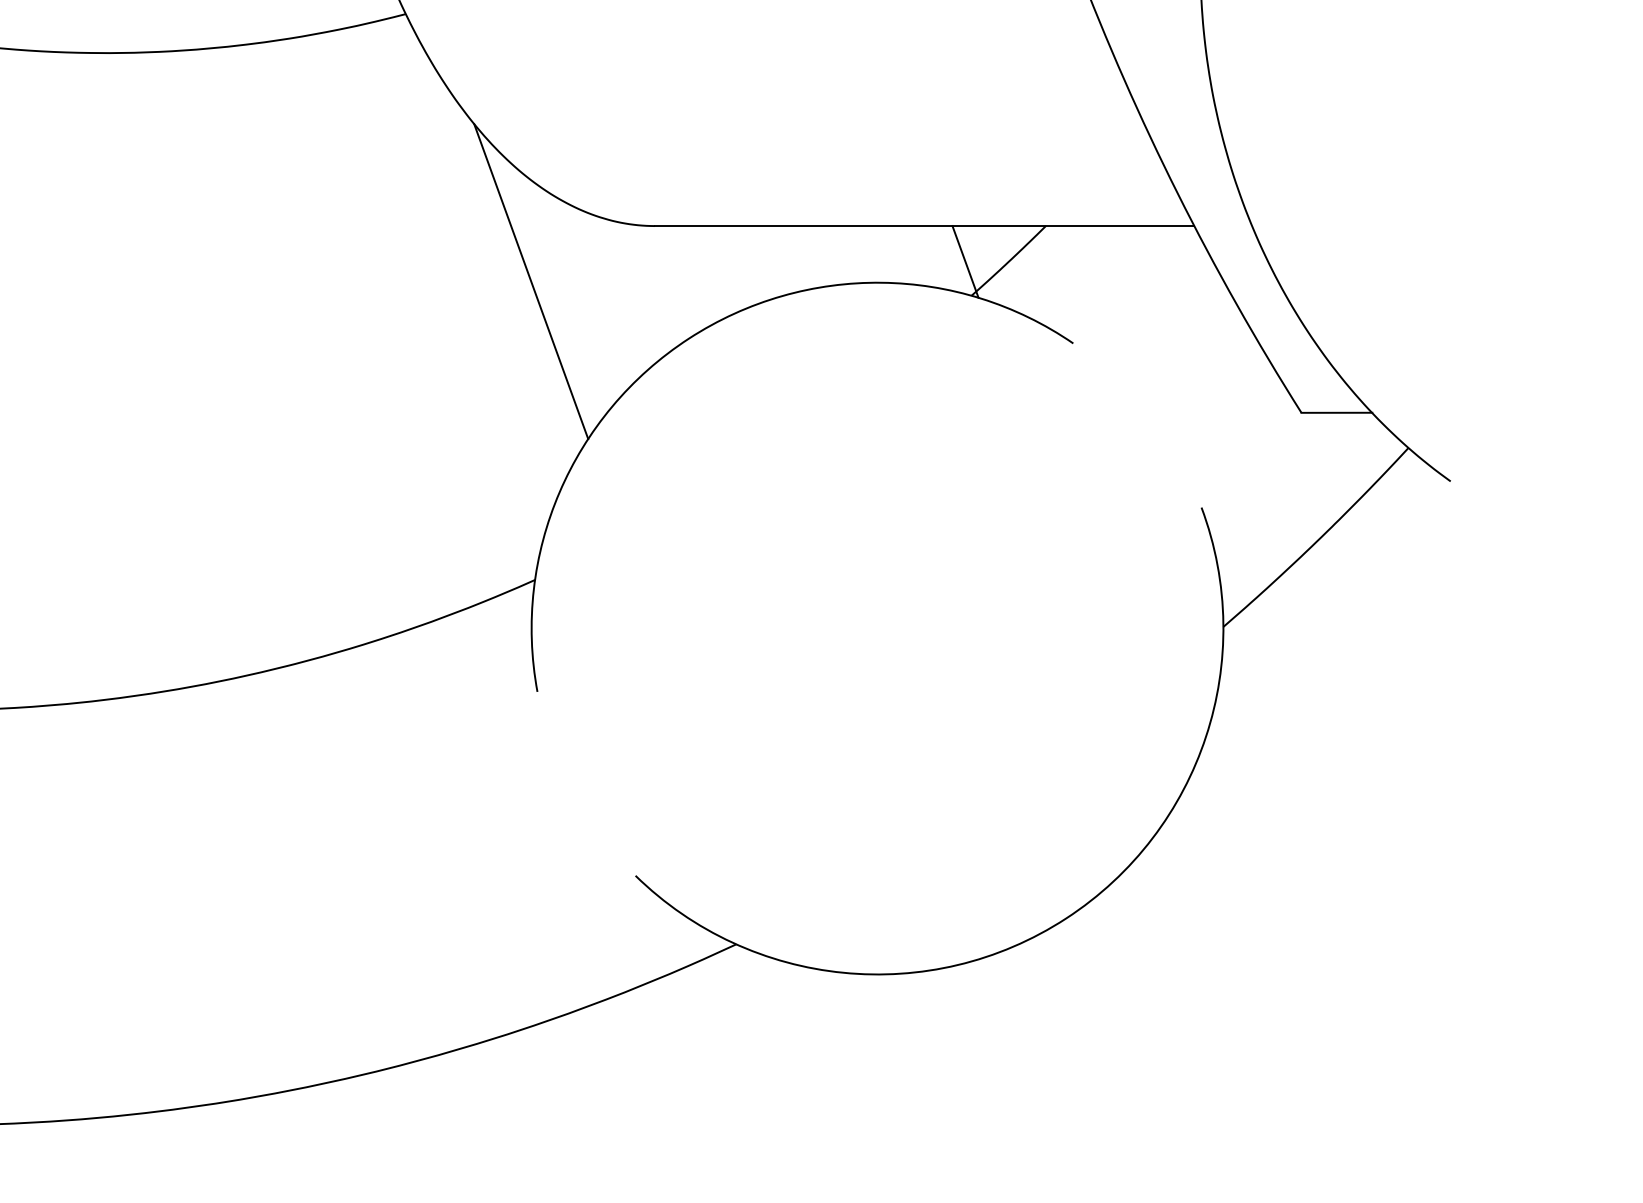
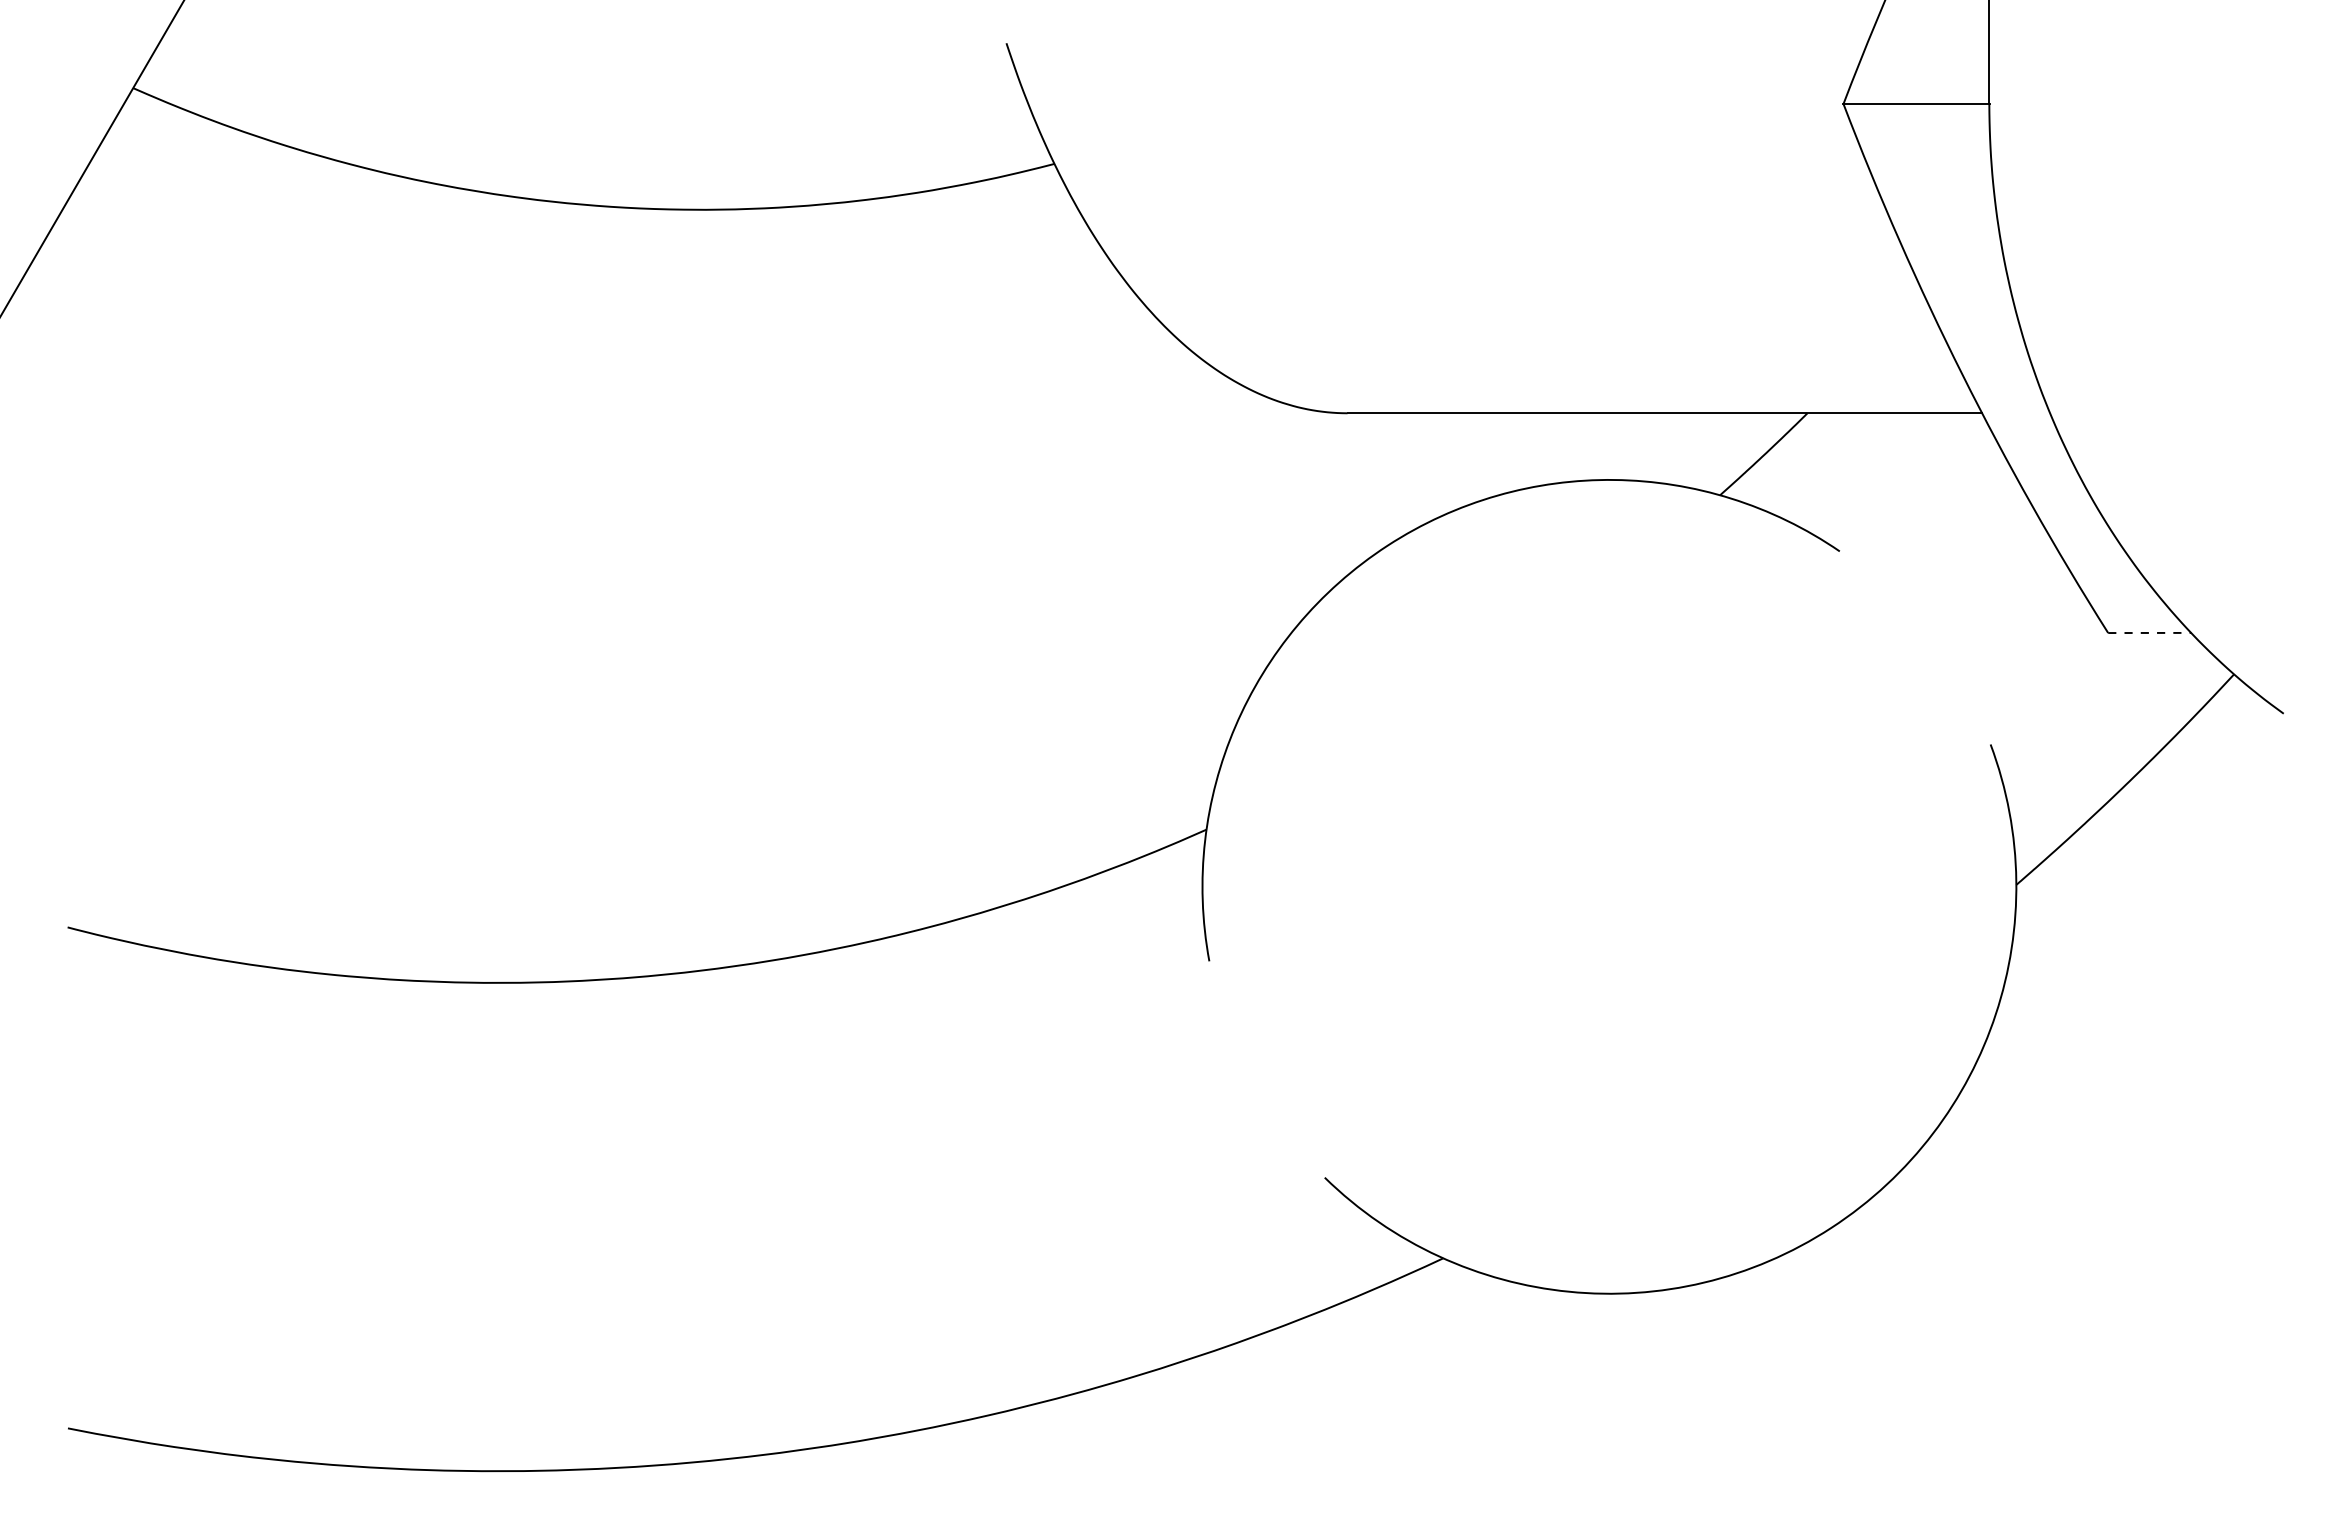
line: (965, 261) -> (1712, 455), removed
line: (530, 281) -> (1201, 478), removed
line: (1336, 412) -> (2149, 632), solid -> dashed

